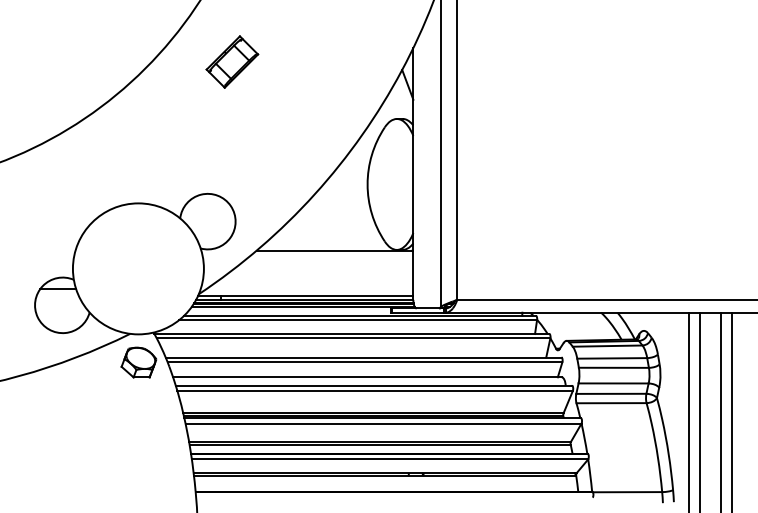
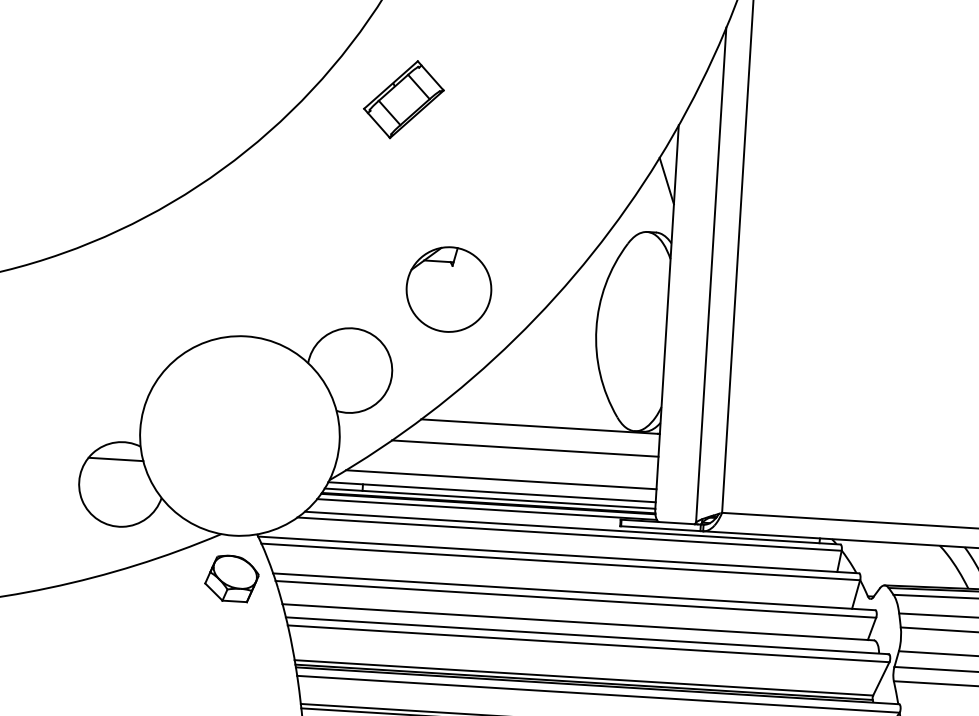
part: (232, 61) -> (404, 98), moved
part: (269, 164) -> (449, 289), added
line: (325, 265) -> (524, 448), added
line: (311, 287) -> (501, 480), added

